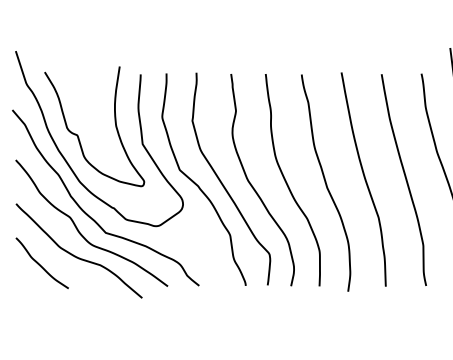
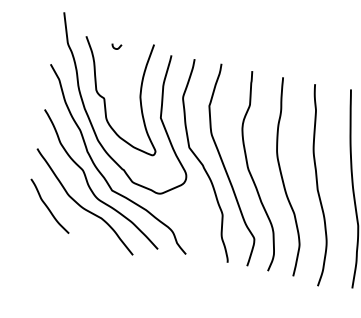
curve: (79, 78) -> (116, 48), added

